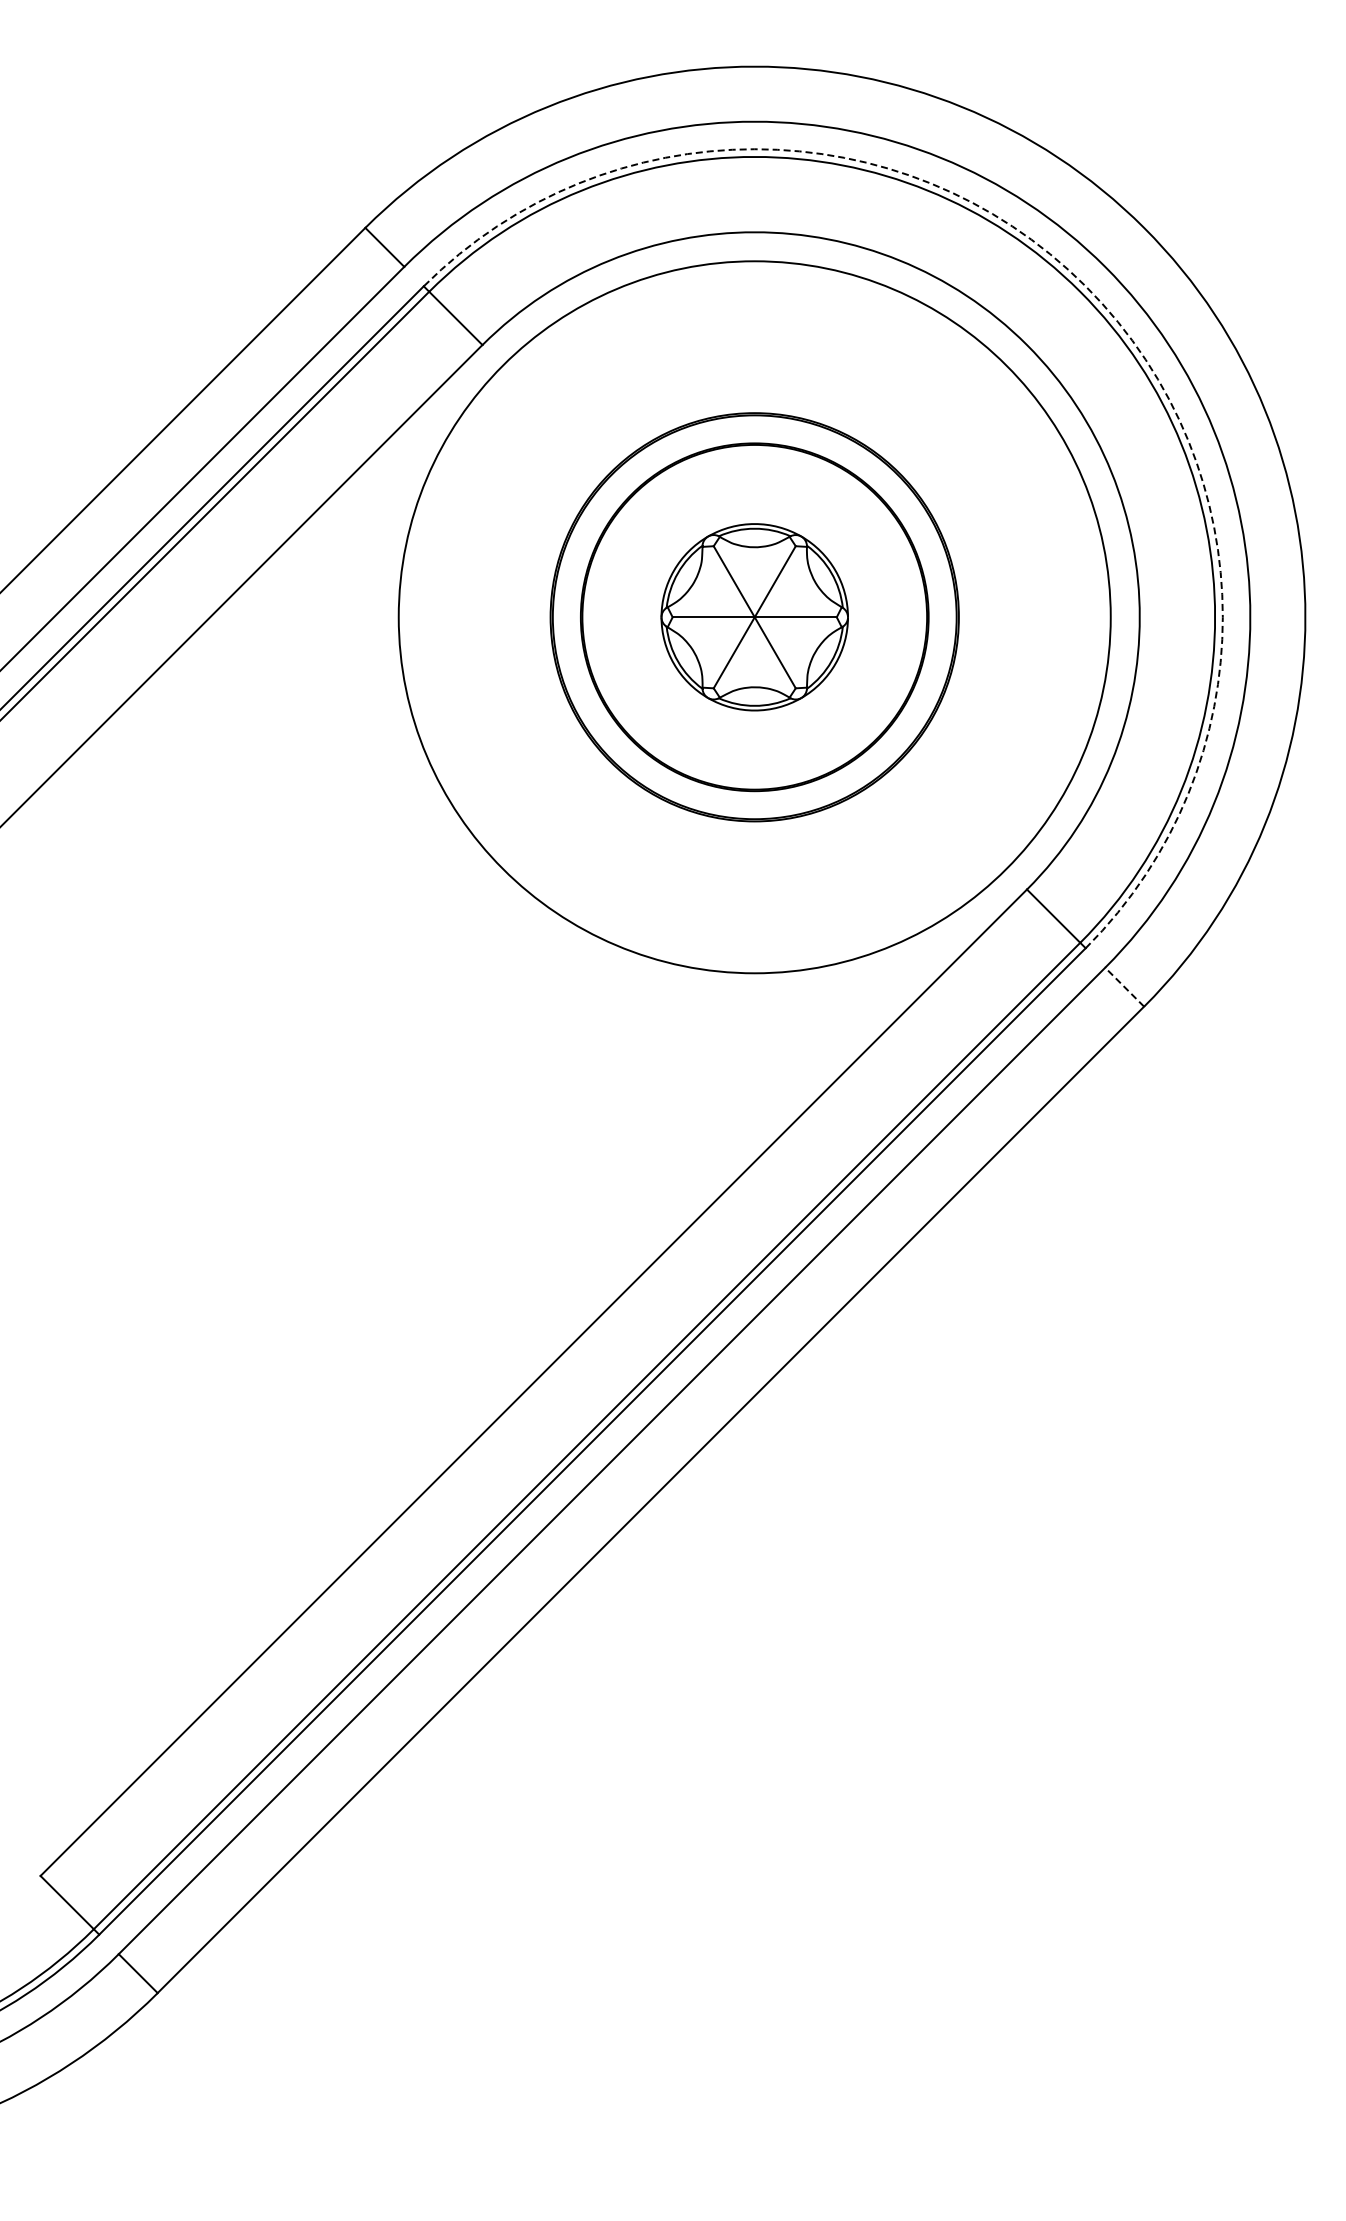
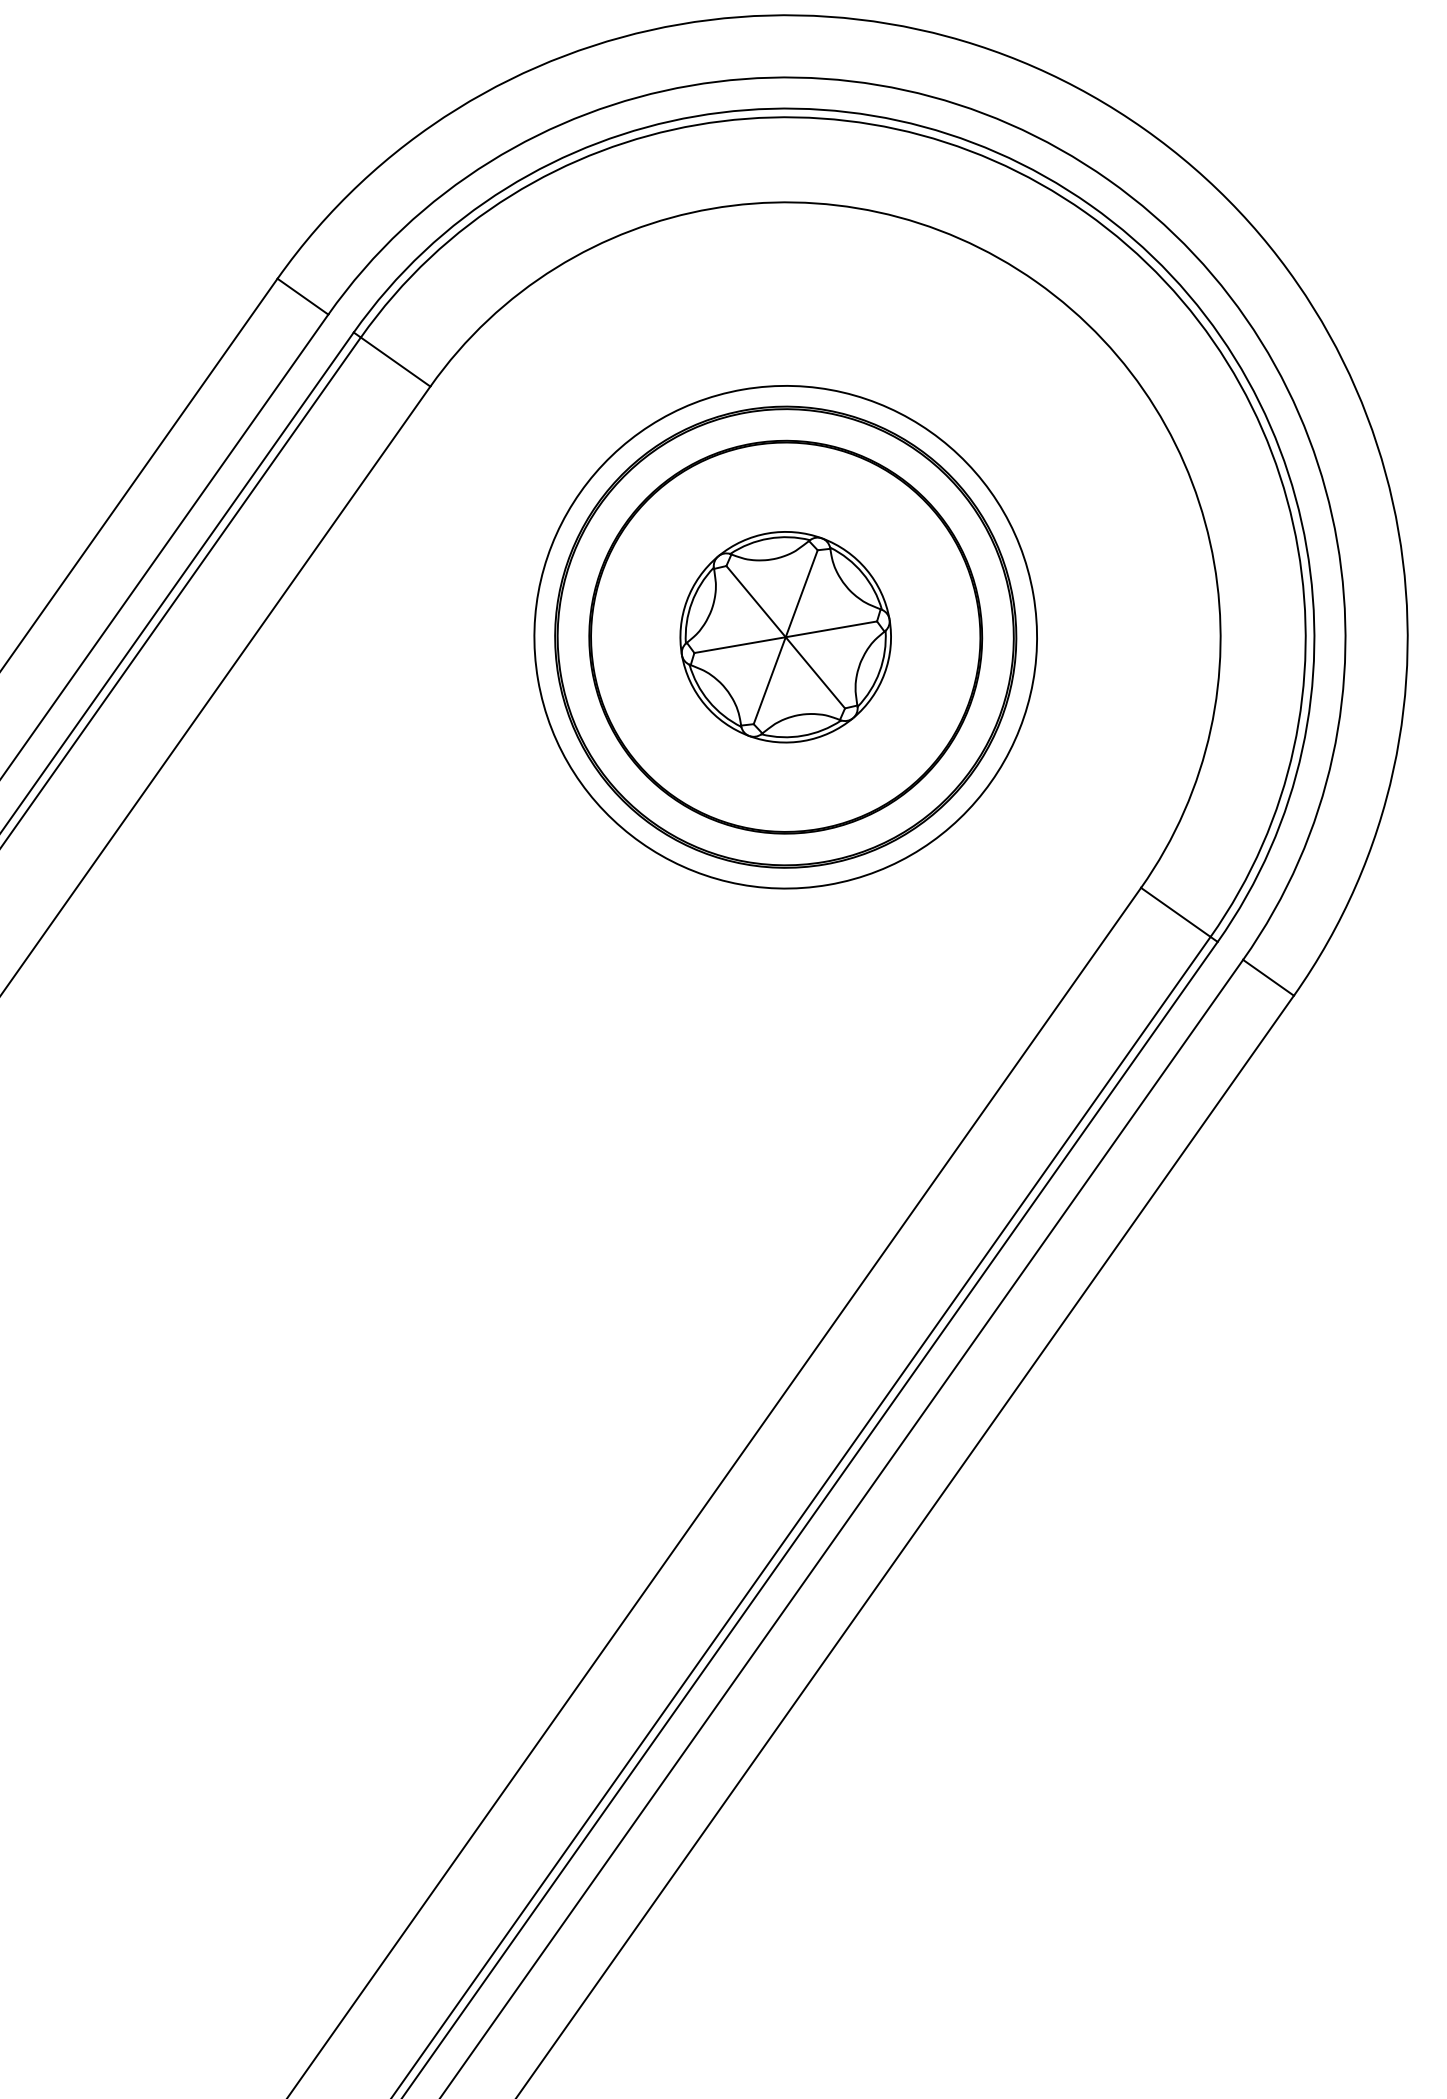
arc: (1085, 286) -> (1090, 205), dashed -> solid
circle: (754, 616) -> (785, 636), size x0.62
line: (1124, 987) -> (1268, 978), dashed -> solid

